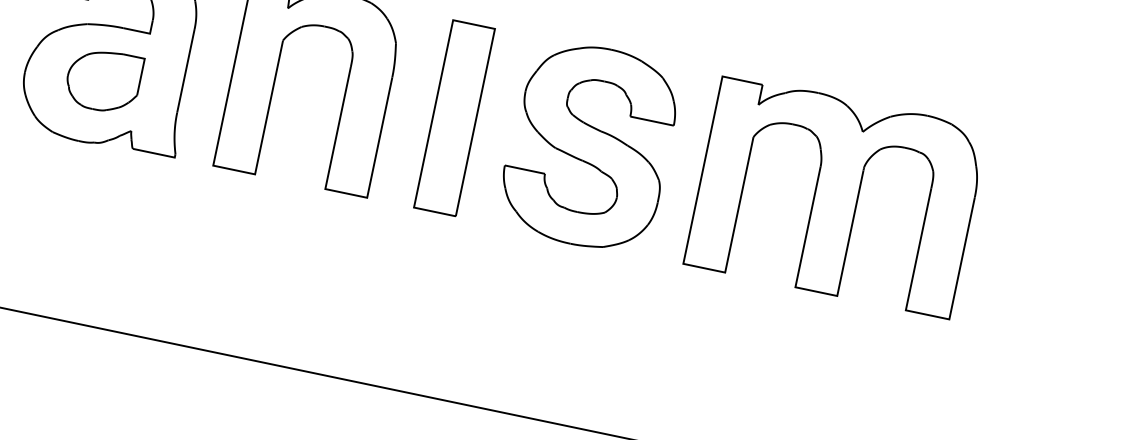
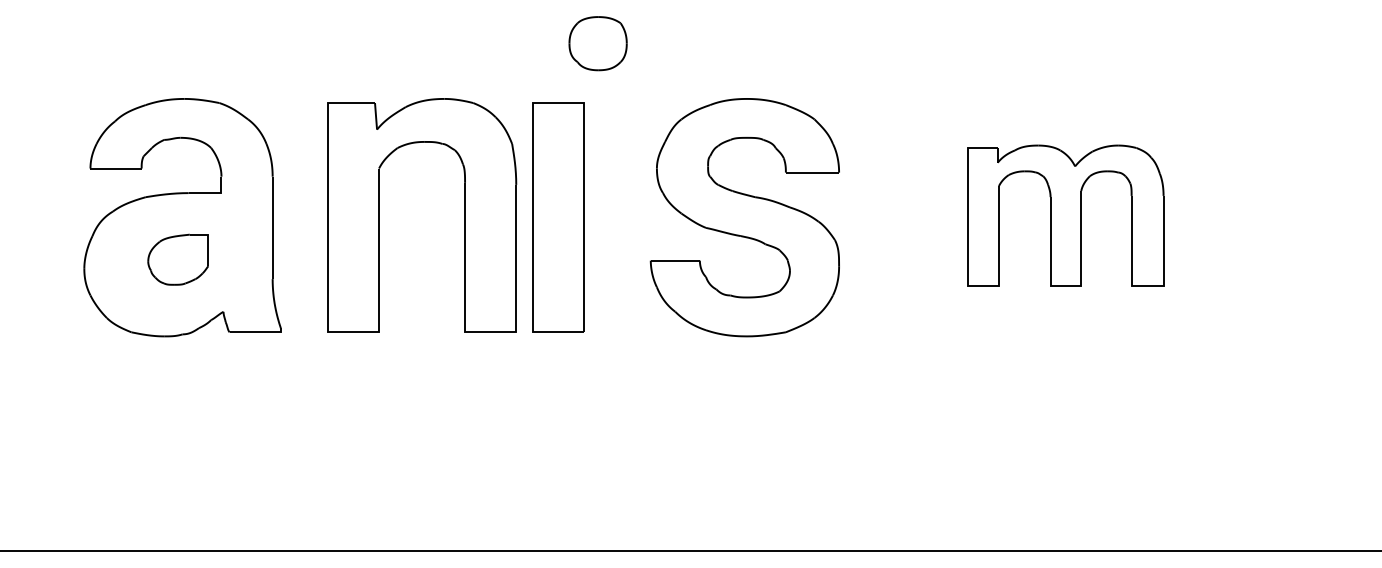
part: (102, 80) -> (177, 259), size x0.7
part: (454, 118) -> (558, 217), moved
part: (588, 146) -> (744, 217), moved
part: (835, 196) -> (1065, 215), size x0.6

